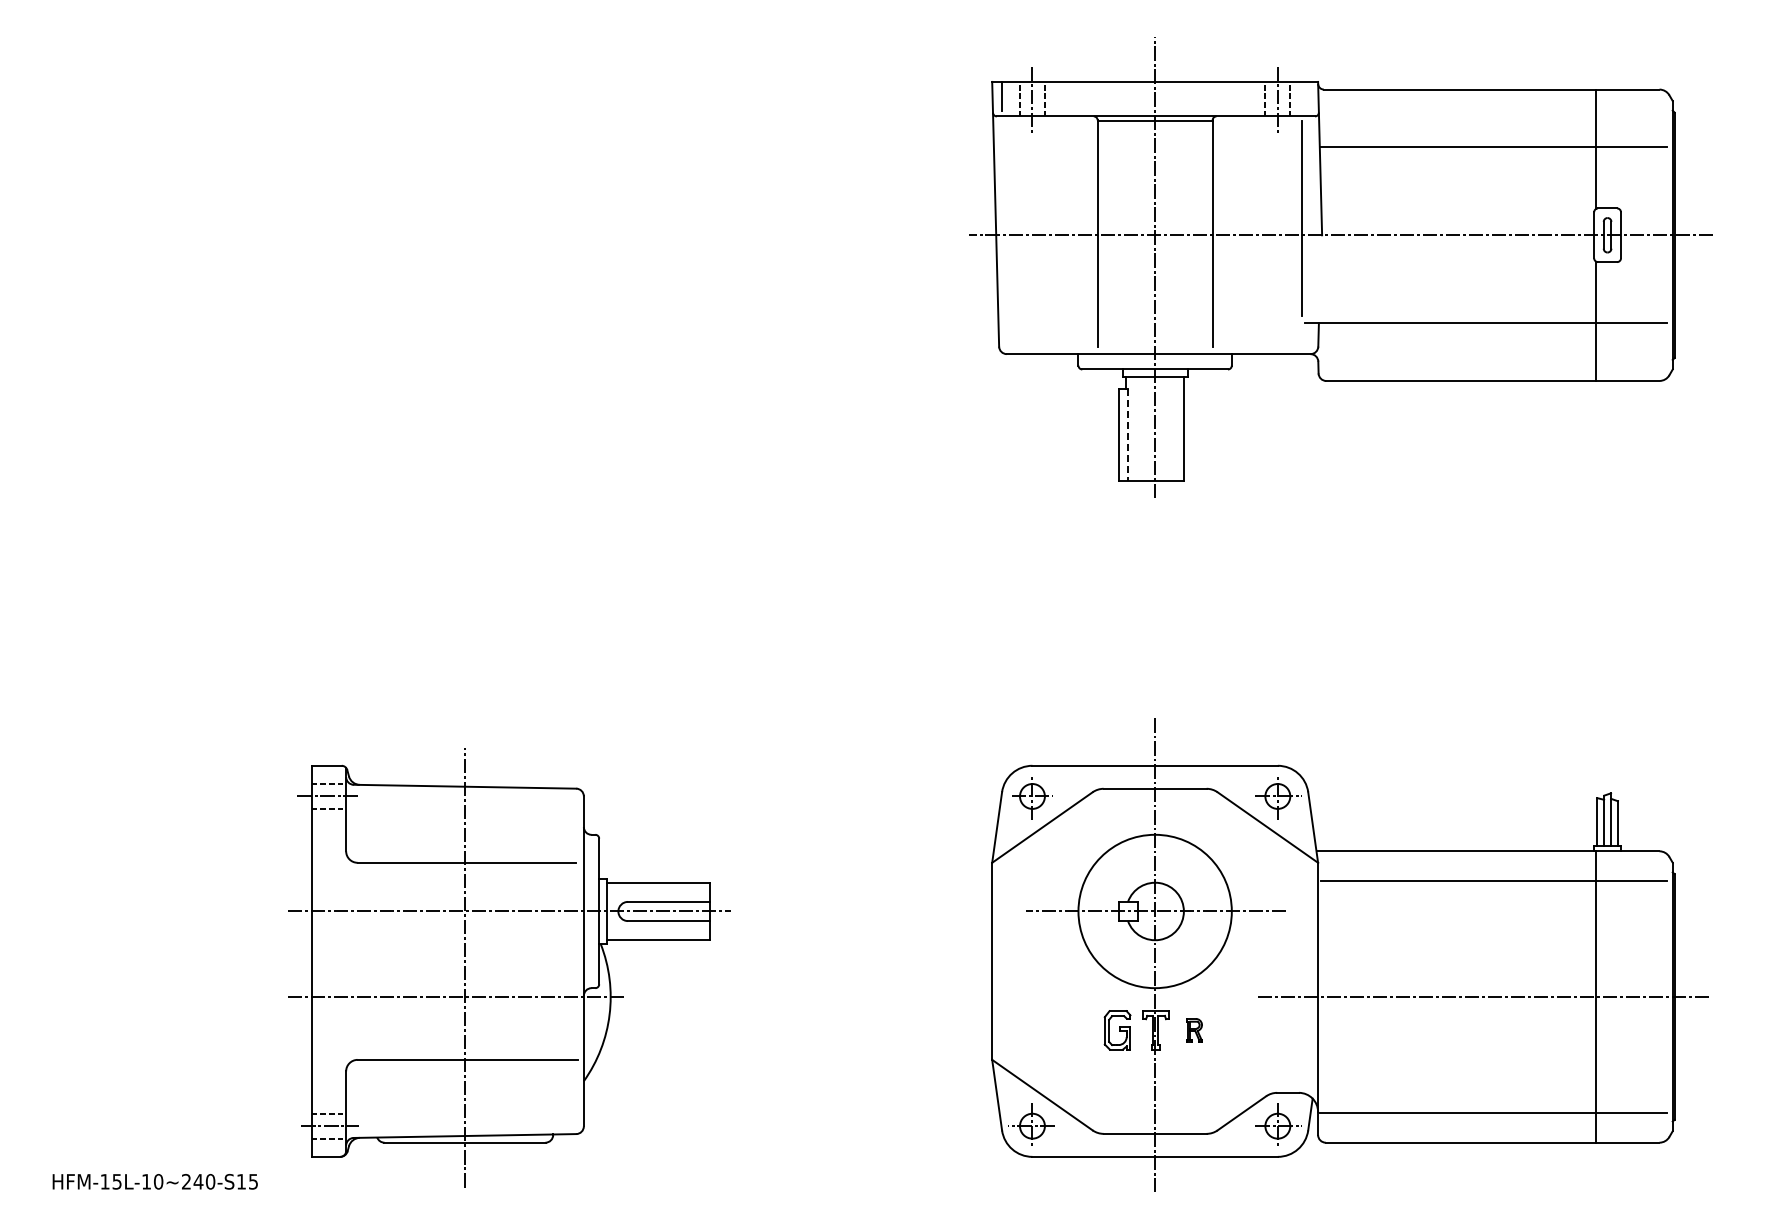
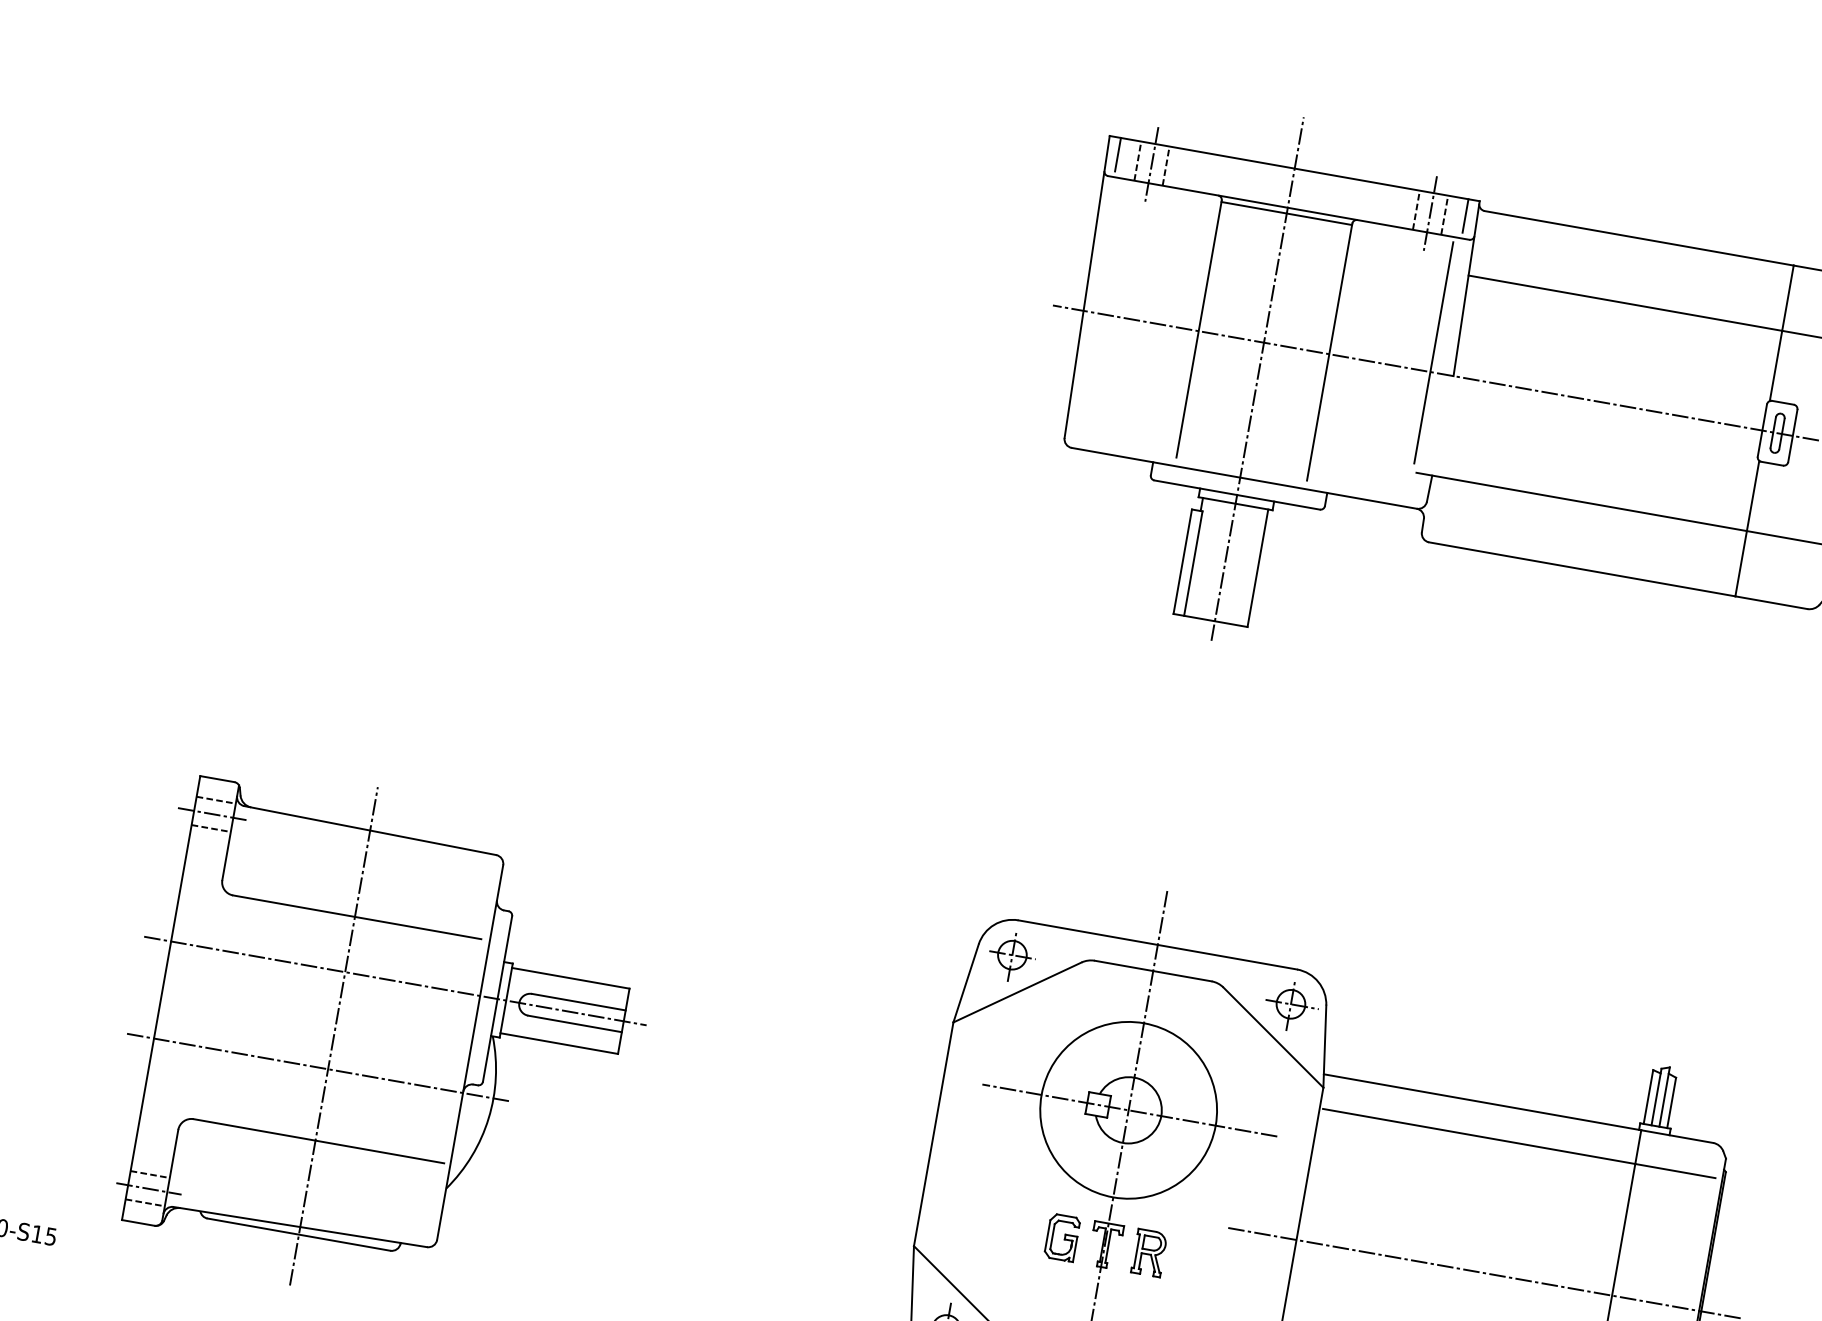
line: (1308, 96) -> (1465, 215), added
line: (1128, 435) -> (1193, 564), dashed -> solid
part: (1194, 1030) -> (1149, 1253), size x1.67

